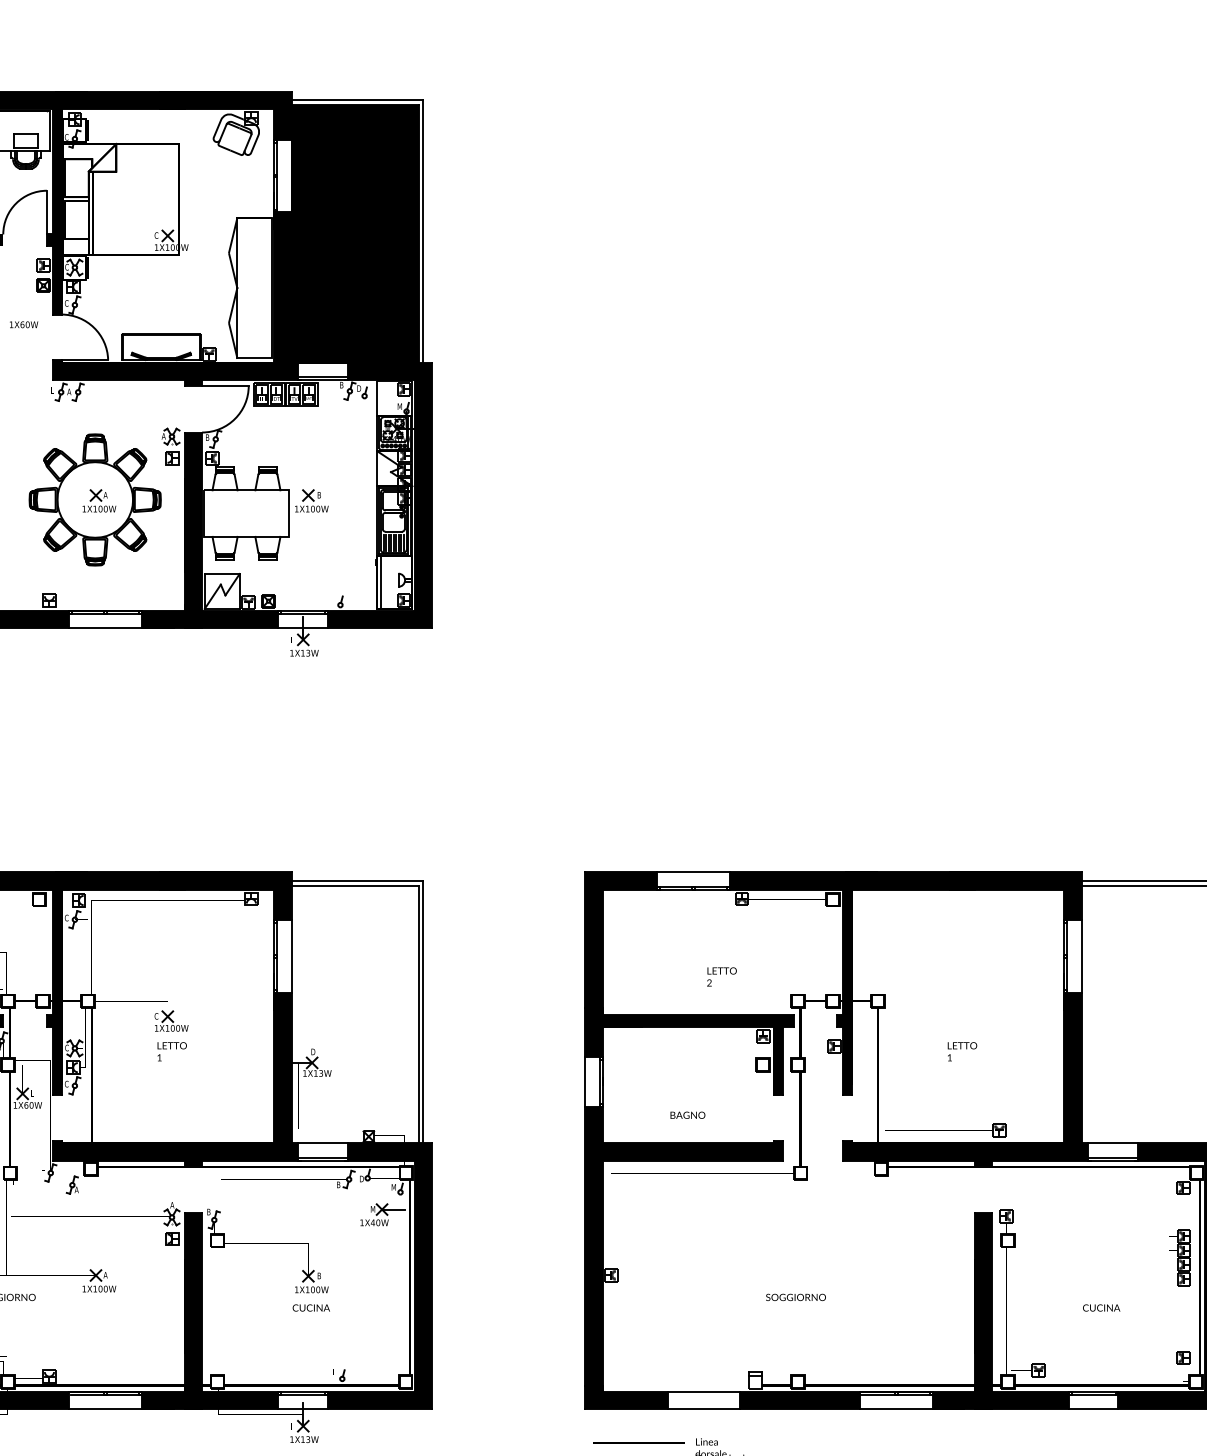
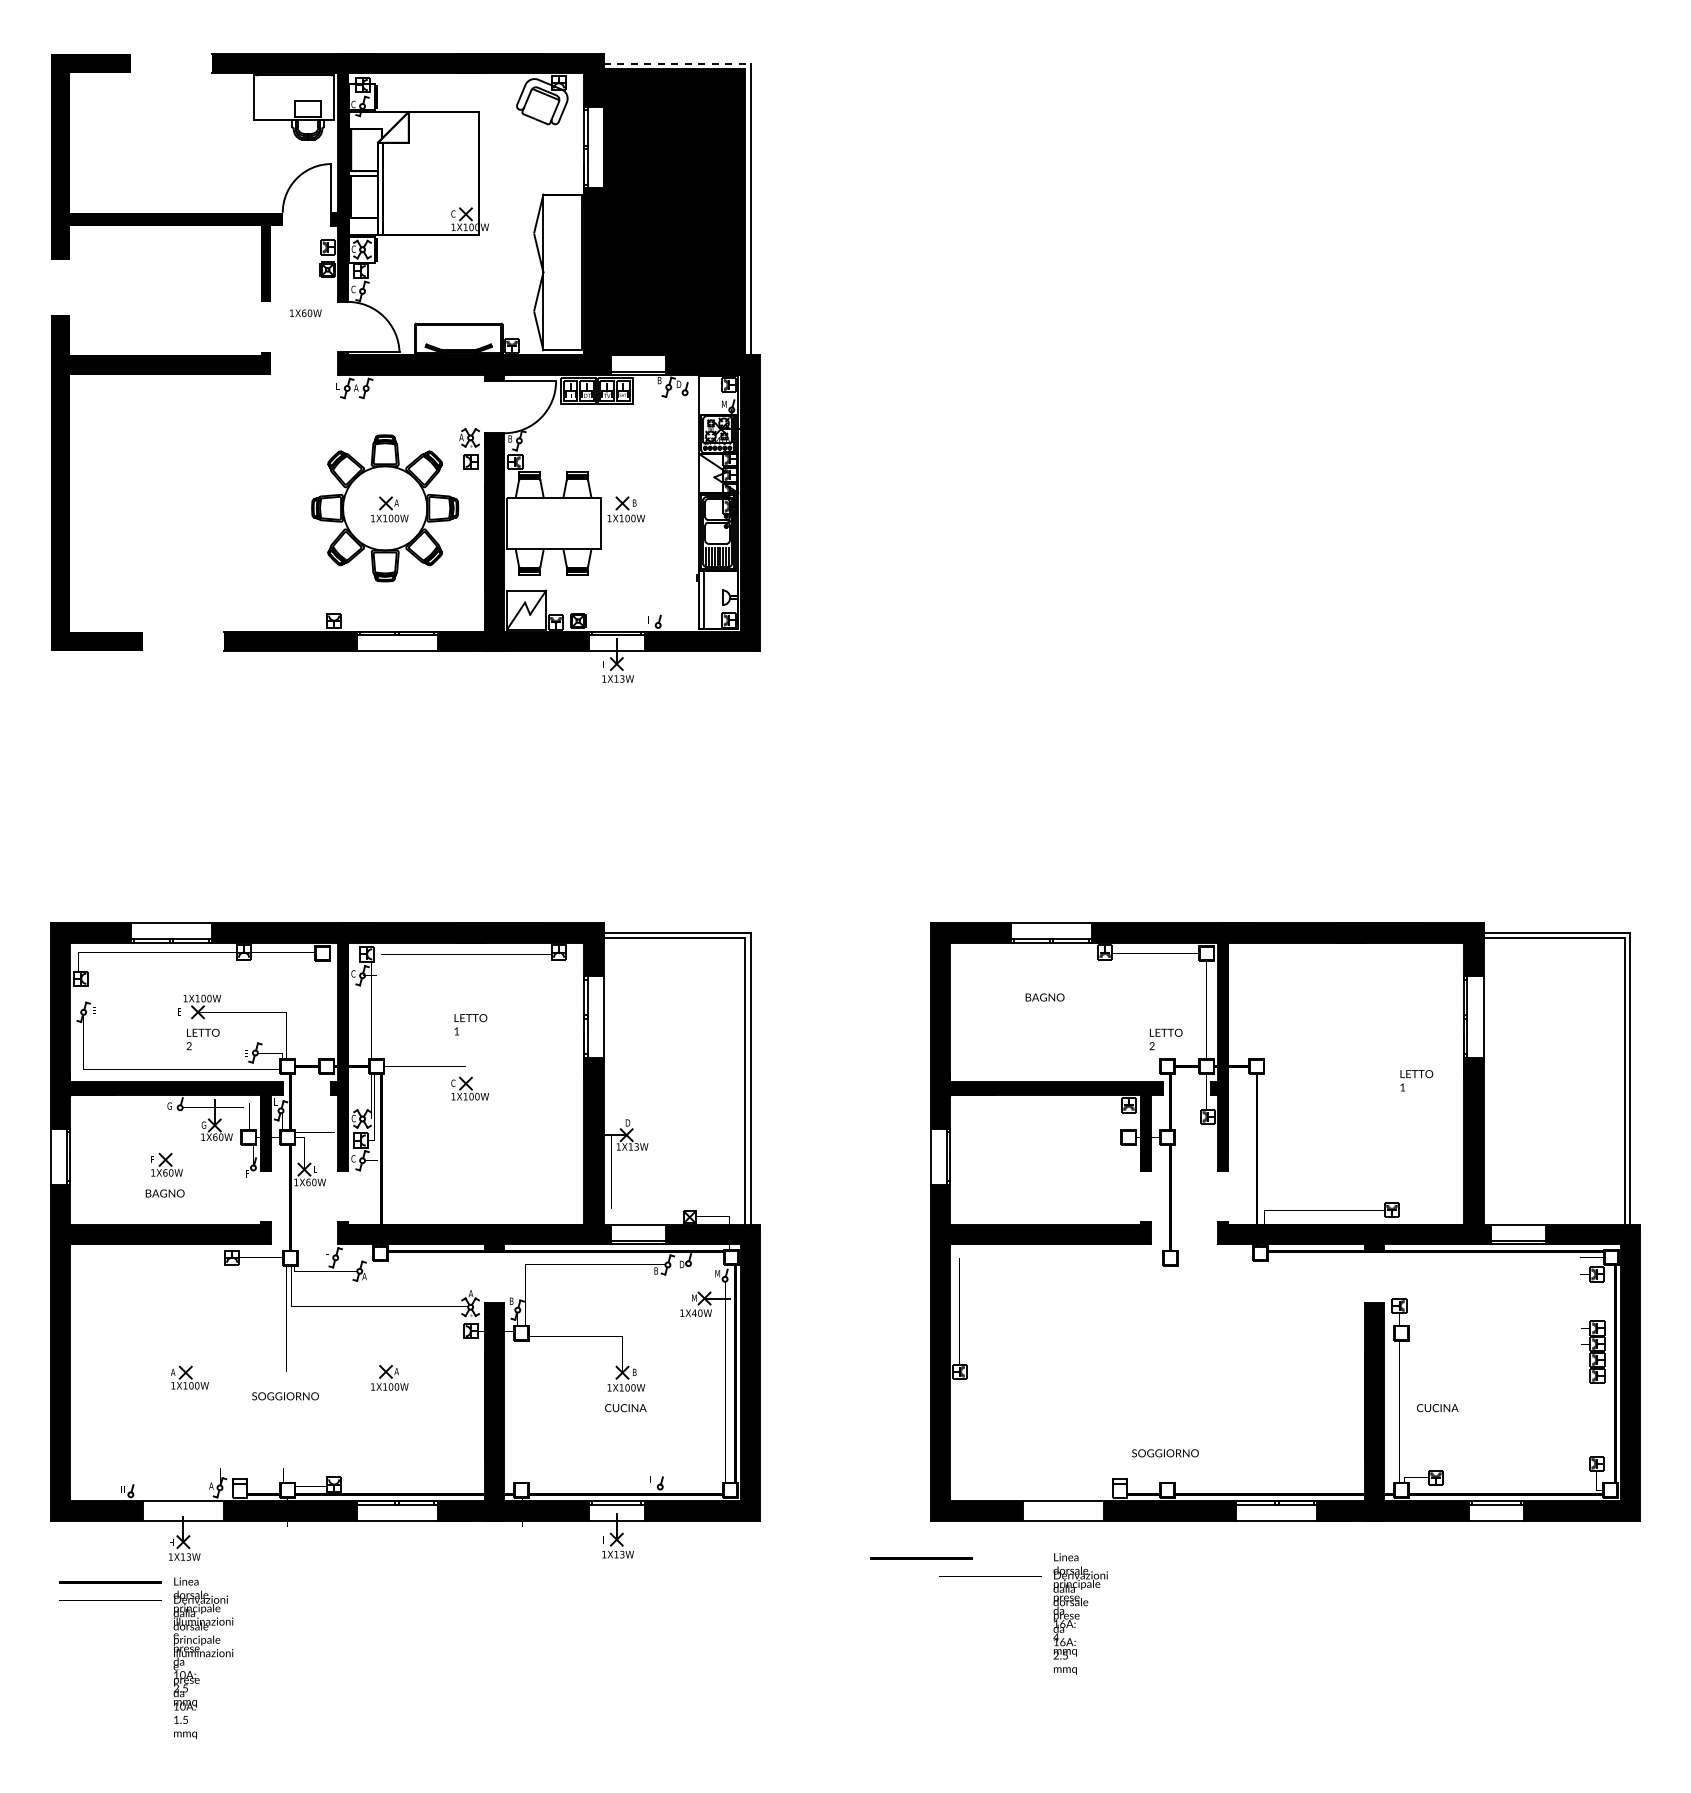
line: (357, 100) -> (677, 63), solid -> dashed
text: (721, 976) -> (1165, 1039), moved
text: (171, 1051) -> (470, 1024), moved
text: (962, 1051) -> (1416, 1080), moved
text: (687, 1115) -> (1044, 997), moved
text: (796, 1297) -> (1165, 1453), moved
text: (1101, 1308) -> (1437, 1408), moved
line: (638, 1443) -> (921, 1558), moved

